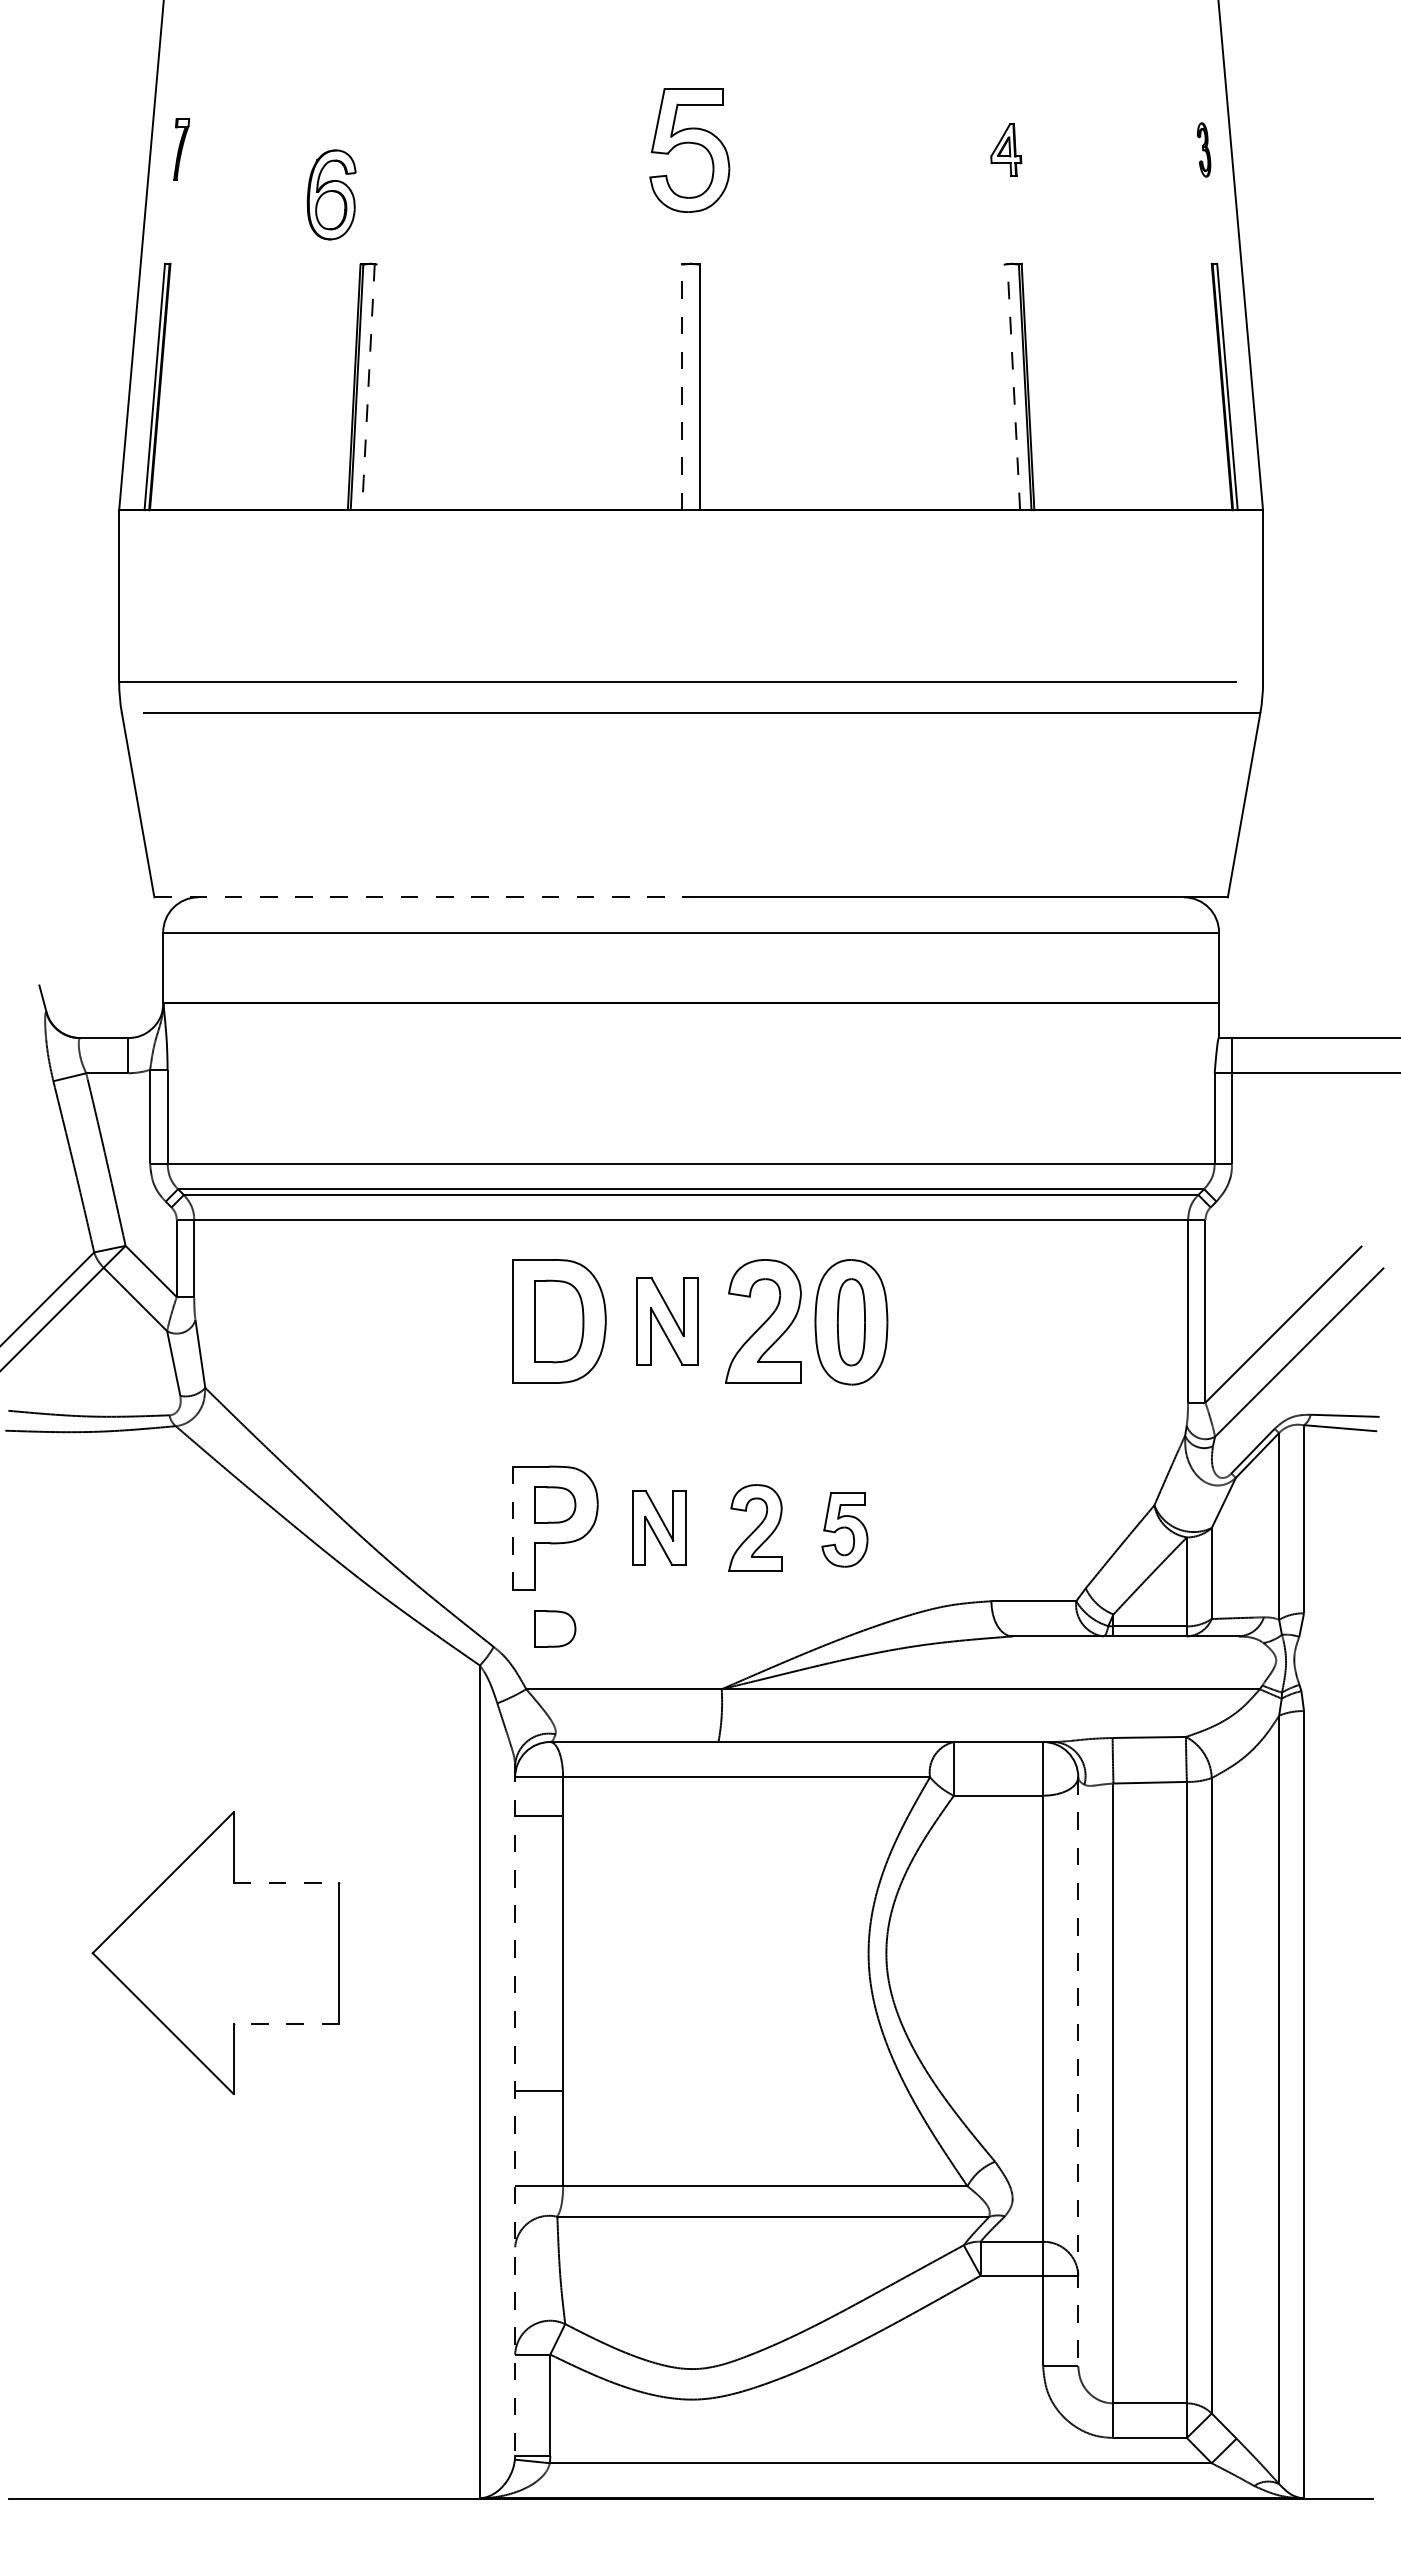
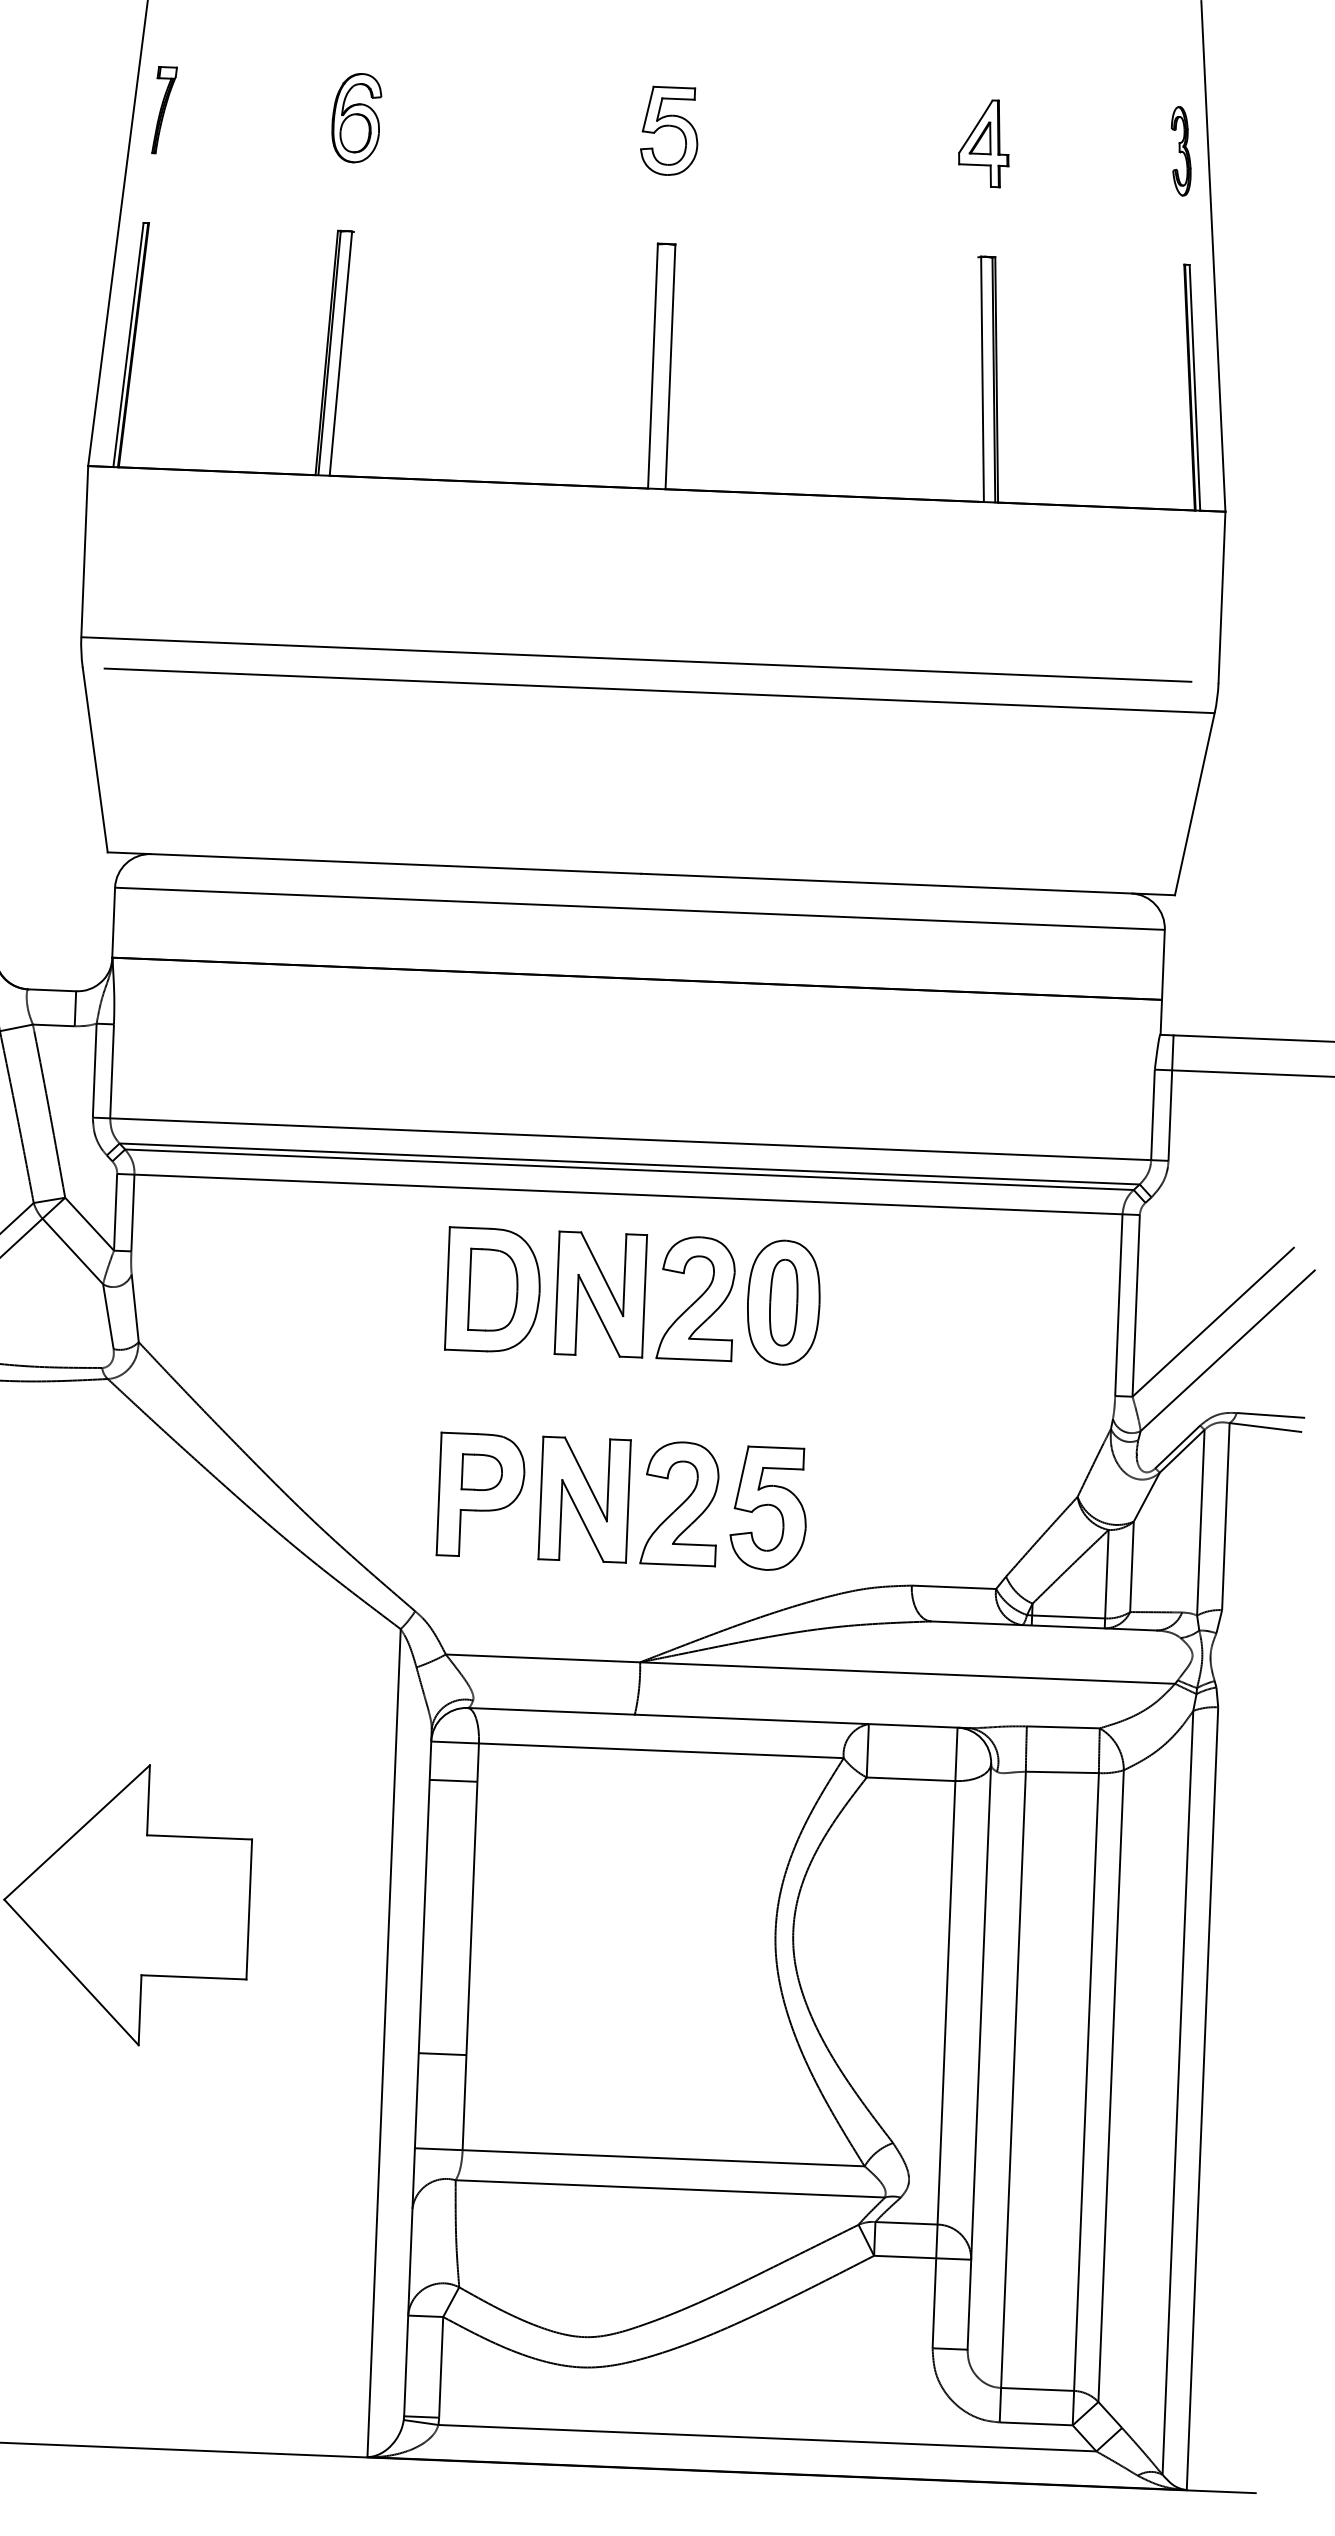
part: (181, 149) -> (164, 109), size x1.43
part: (1006, 149) -> (984, 142), size x1.67
part: (1203, 149) -> (1180, 150), size x1.67
part: (689, 150) -> (669, 131), size x0.71
part: (331, 194) -> (356, 117), moved
line: (682, 386) -> (653, 365), dashed -> solid
line: (1013, 386) -> (982, 378), dashed -> solid
line: (368, 387) -> (340, 354), dashed -> solid
line: (423, 897) -> (375, 863), dashed -> solid
part: (666, 1321) -> (599, 1294), size x1.43
part: (658, 1527) -> (583, 1499), size x1.67
part: (755, 1527) -> (680, 1502), size x1.43
line: (513, 1528) -> (439, 1494), dashed -> solid
part: (844, 1529) -> (768, 1508), size x1.67
part: (555, 1628) -> (477, 1595), removed
line: (286, 1882) -> (199, 1837), dashed -> solid
line: (286, 2023) -> (194, 1977), dashed -> solid
line: (1078, 2071) -> (979, 2056), dashed -> solid
line: (515, 2110) -> (418, 2072), dashed -> solid

